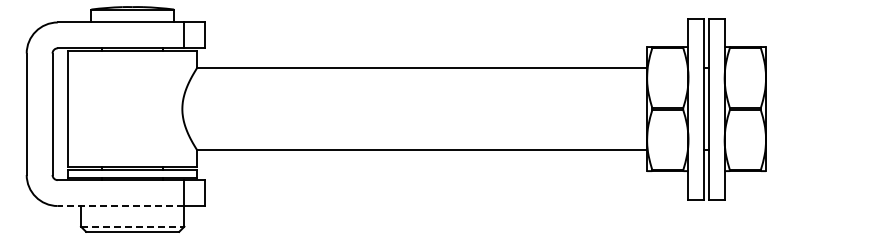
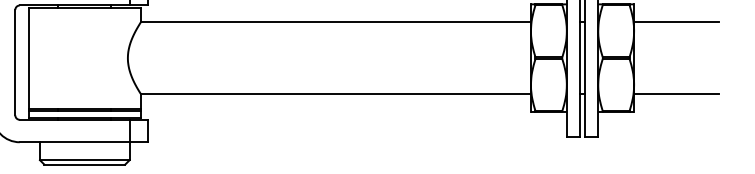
line: (815, 67) -> (677, 22), added
line: (815, 150) -> (677, 94), added
line: (120, 206) -> (74, 142), dashed -> solid
line: (132, 226) -> (84, 160), dashed -> solid

